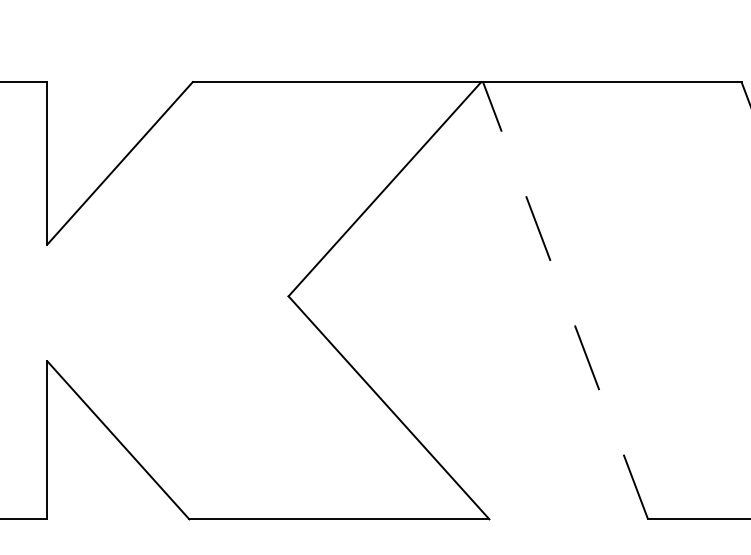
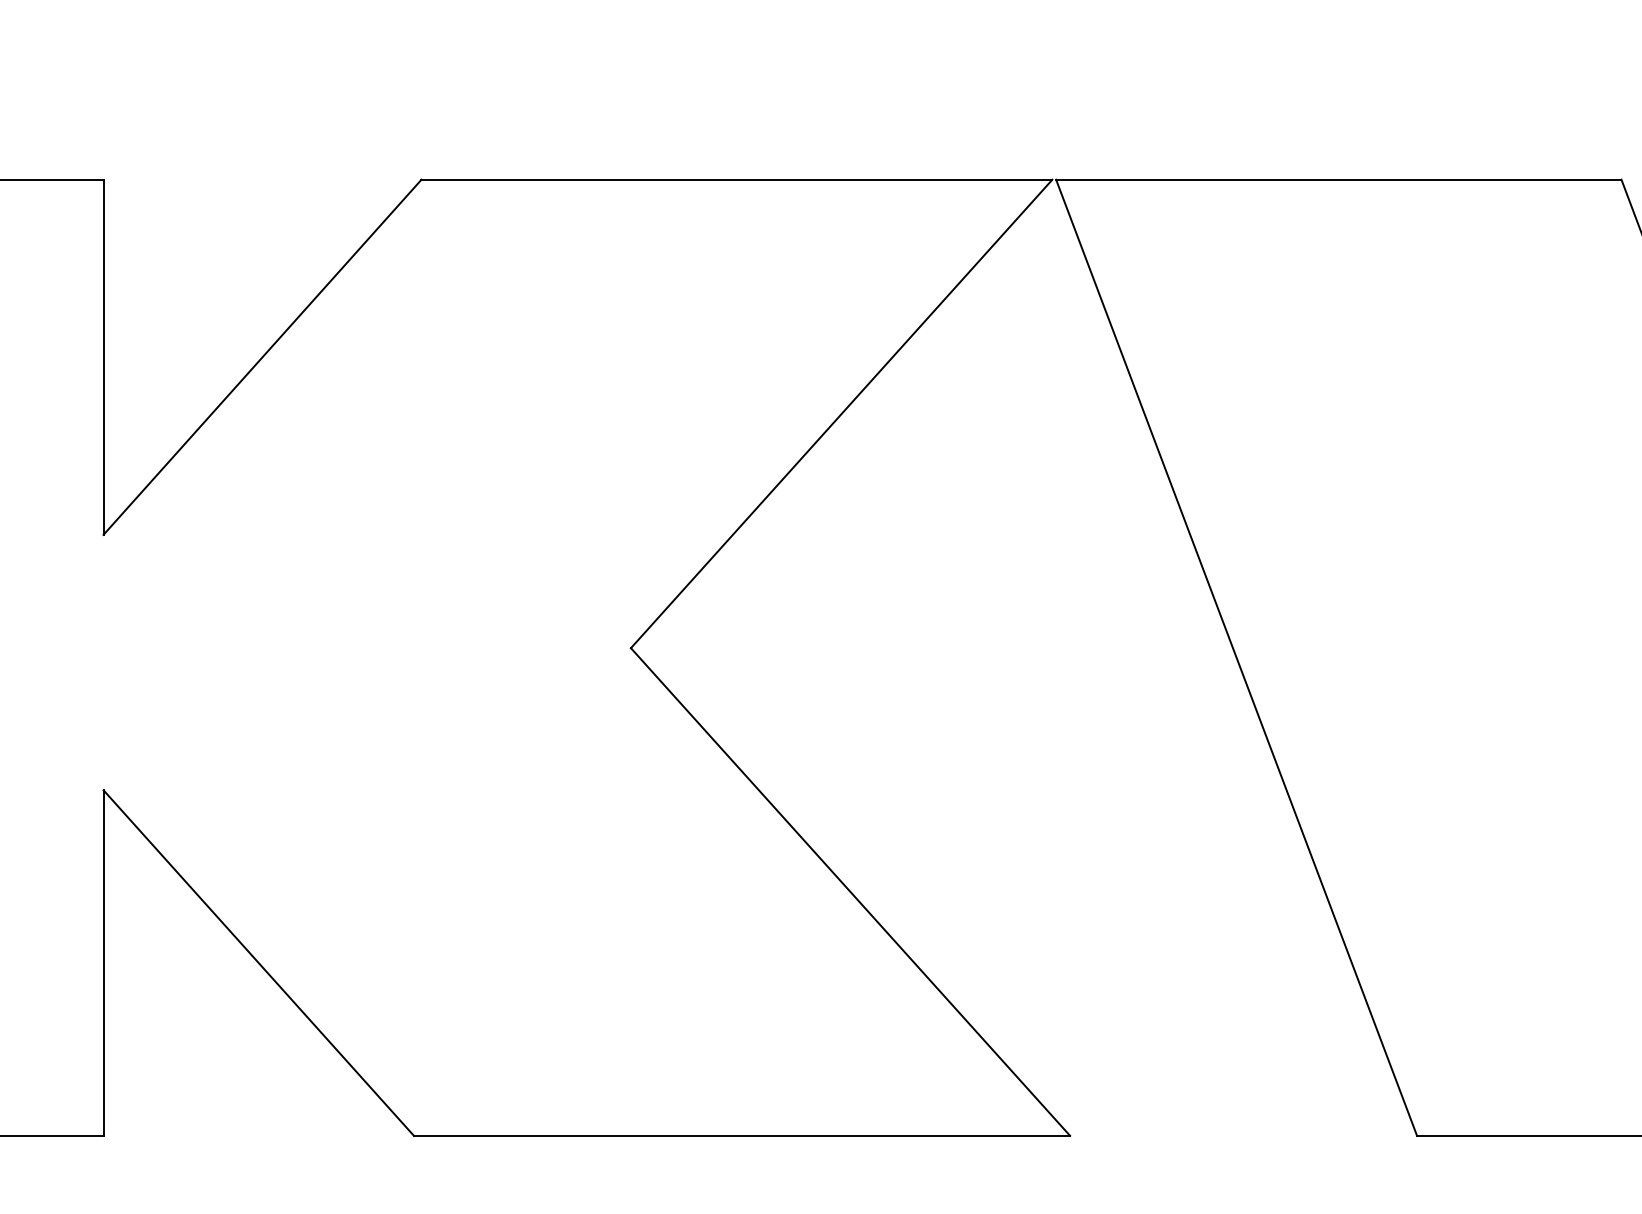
line: (565, 300) -> (1236, 657), dashed -> solid

